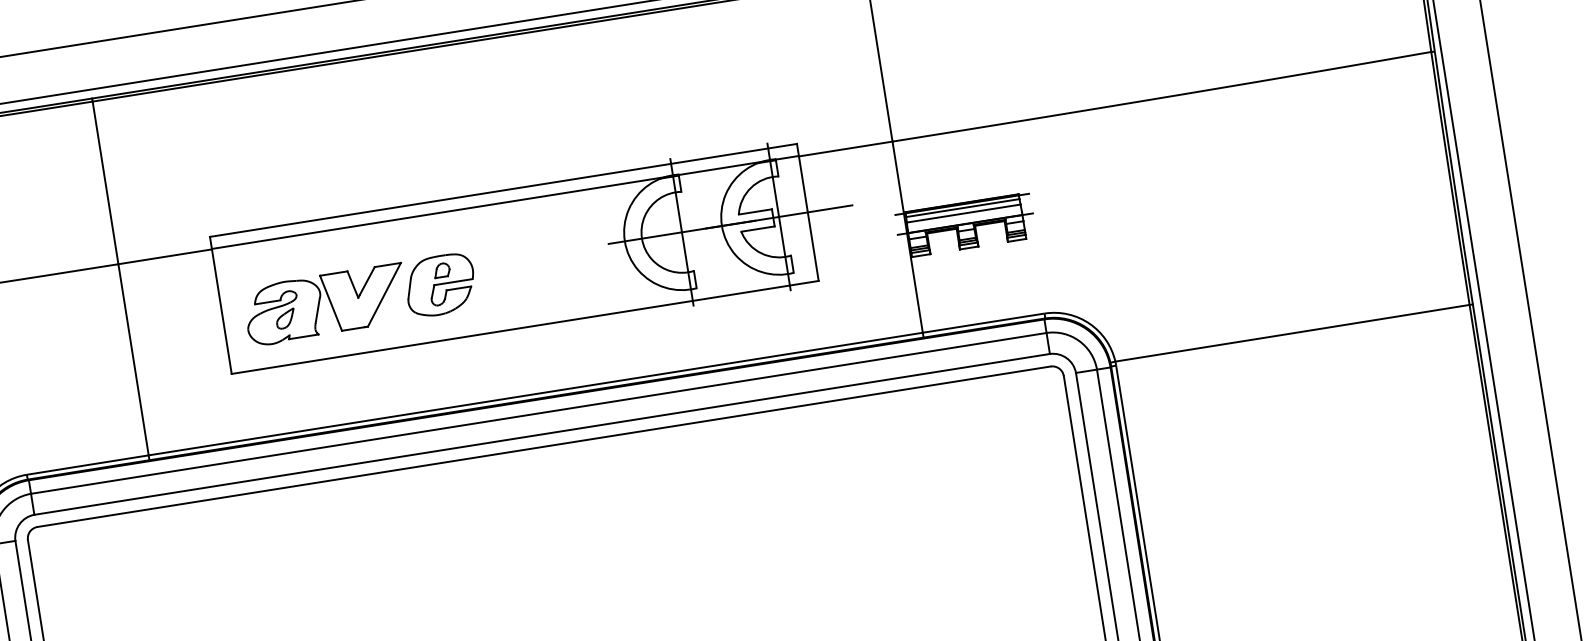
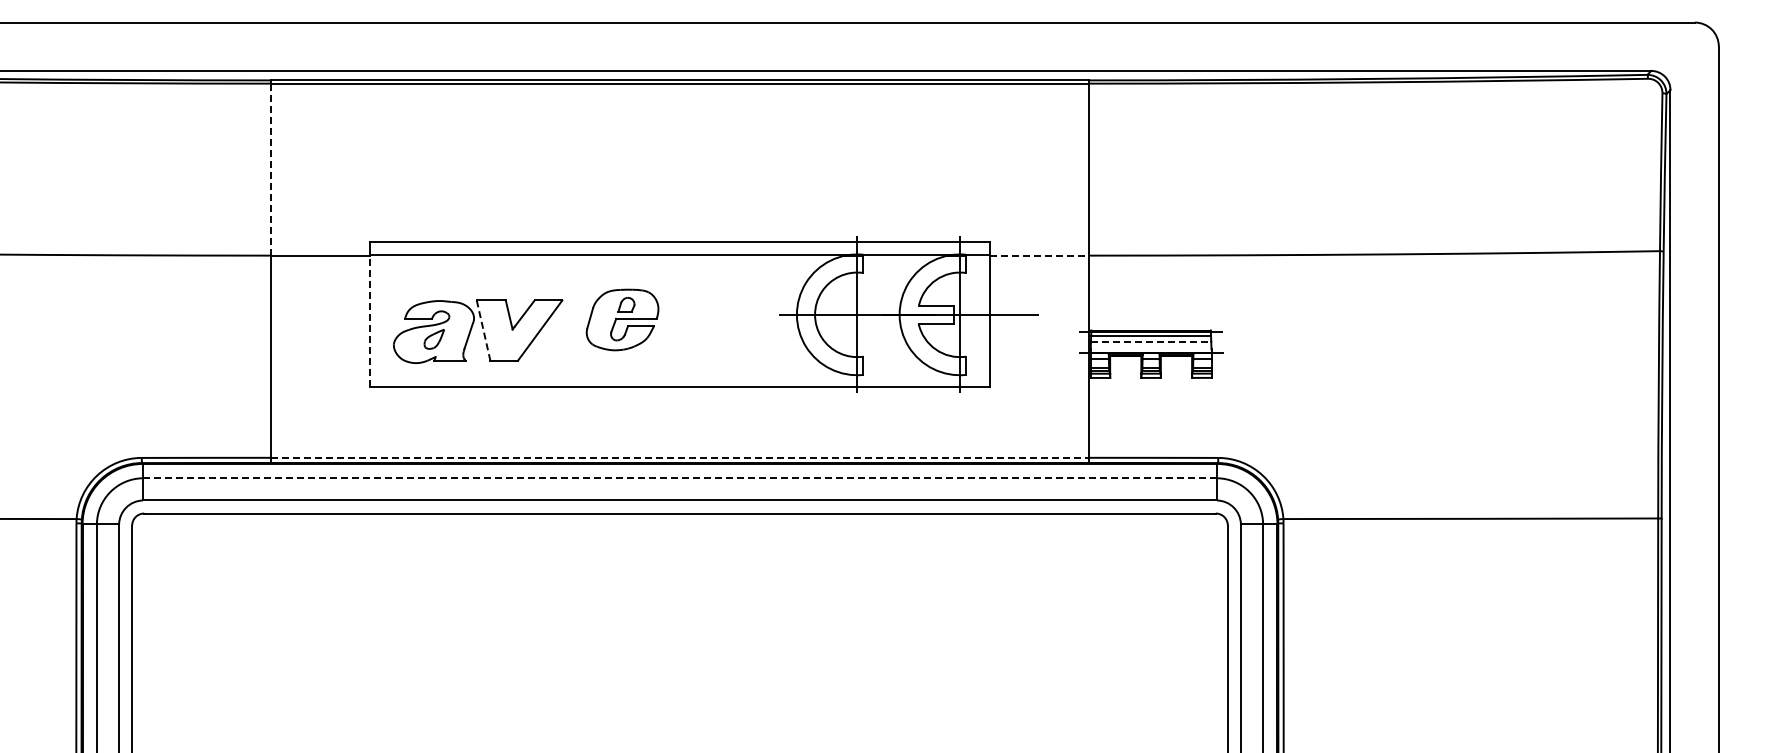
line: (846, 148) -> (1040, 255), solid -> dashed
line: (105, 182) -> (270, 169), solid -> dashed
line: (964, 213) -> (1151, 341), solid -> dashed
part: (440, 284) -> (622, 319), moved
line: (330, 303) -> (483, 330), solid -> dashed
line: (221, 311) -> (369, 321), solid -> dashed
line: (536, 393) -> (680, 457), solid -> dashed
line: (538, 413) -> (679, 478), solid -> dashed

